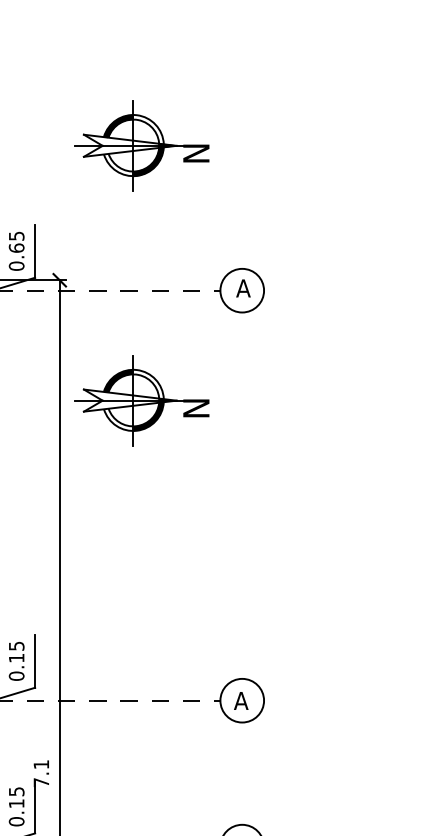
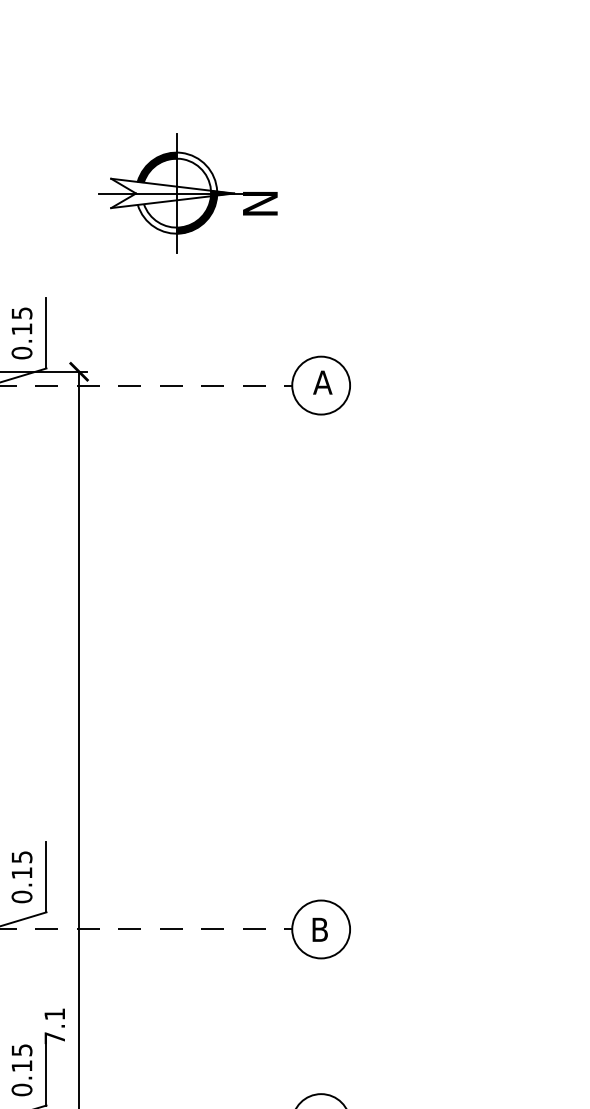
text: (16, 248) -> (21, 329), 0.65 -> 0.15
part: (141, 400) -> (187, 531), removed
text: (240, 700) -> (319, 929), A -> B

